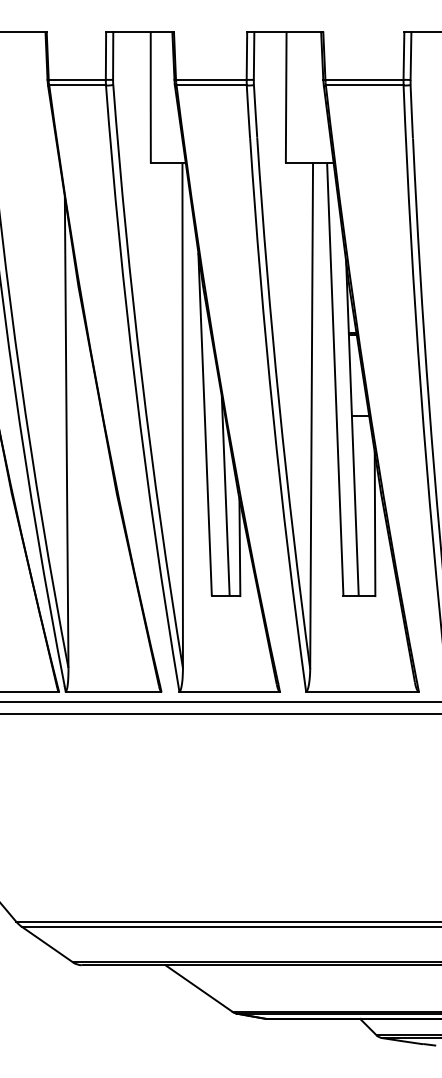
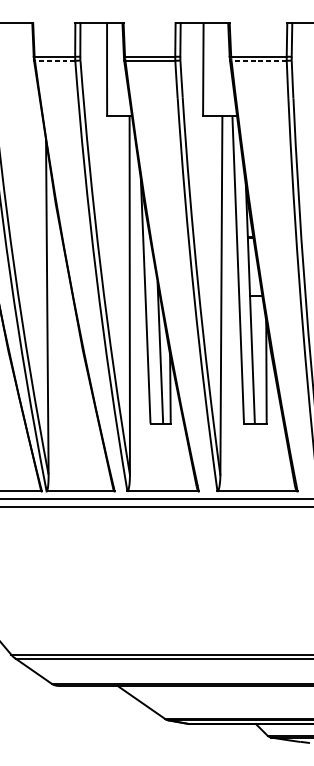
line: (77, 85) -> (55, 60), solid -> dashed
line: (364, 85) -> (258, 60), solid -> dashed

